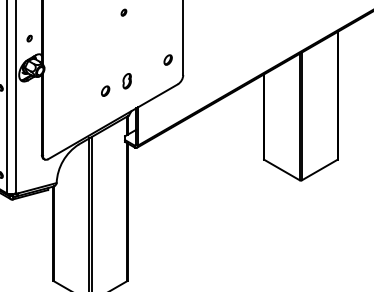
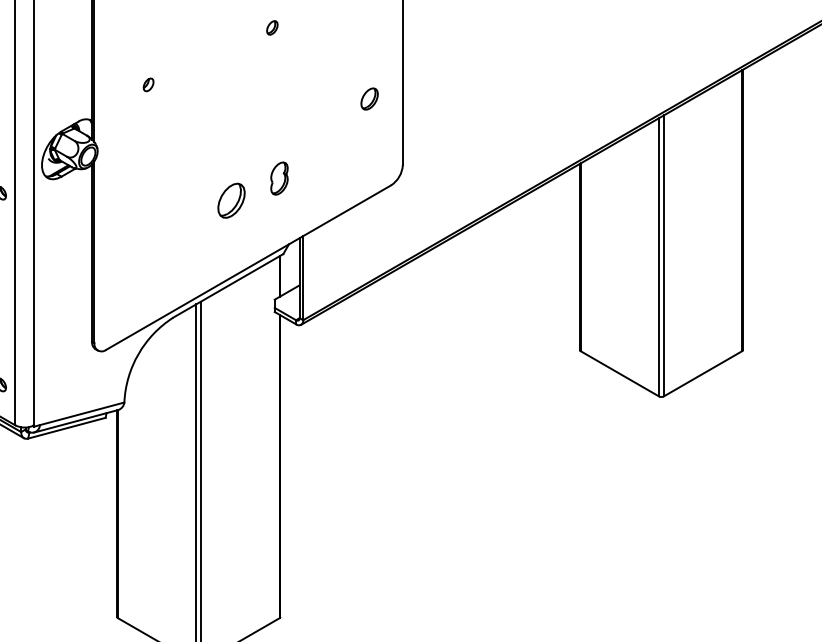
part: (29, 38) -> (148, 84), moved
part: (167, 59) -> (368, 97), moved
part: (105, 90) -> (231, 198), size x1.6

